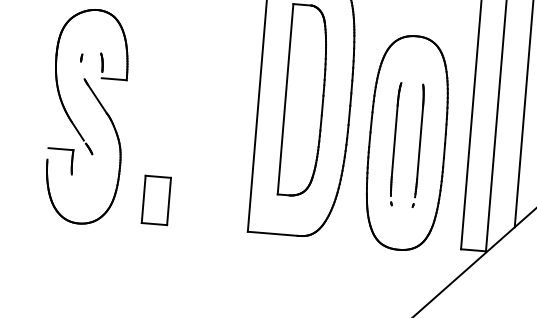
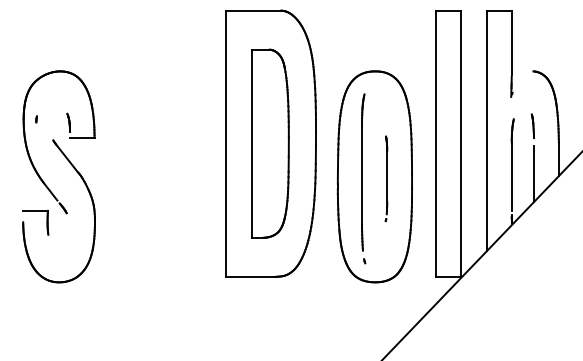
part: (81, 57) -> (36, 119), moved
part: (395, 143) -> (363, 178), size x1.4
part: (418, 145) -> (386, 178), size x0.7
part: (156, 200) -> (133, 253), removed

